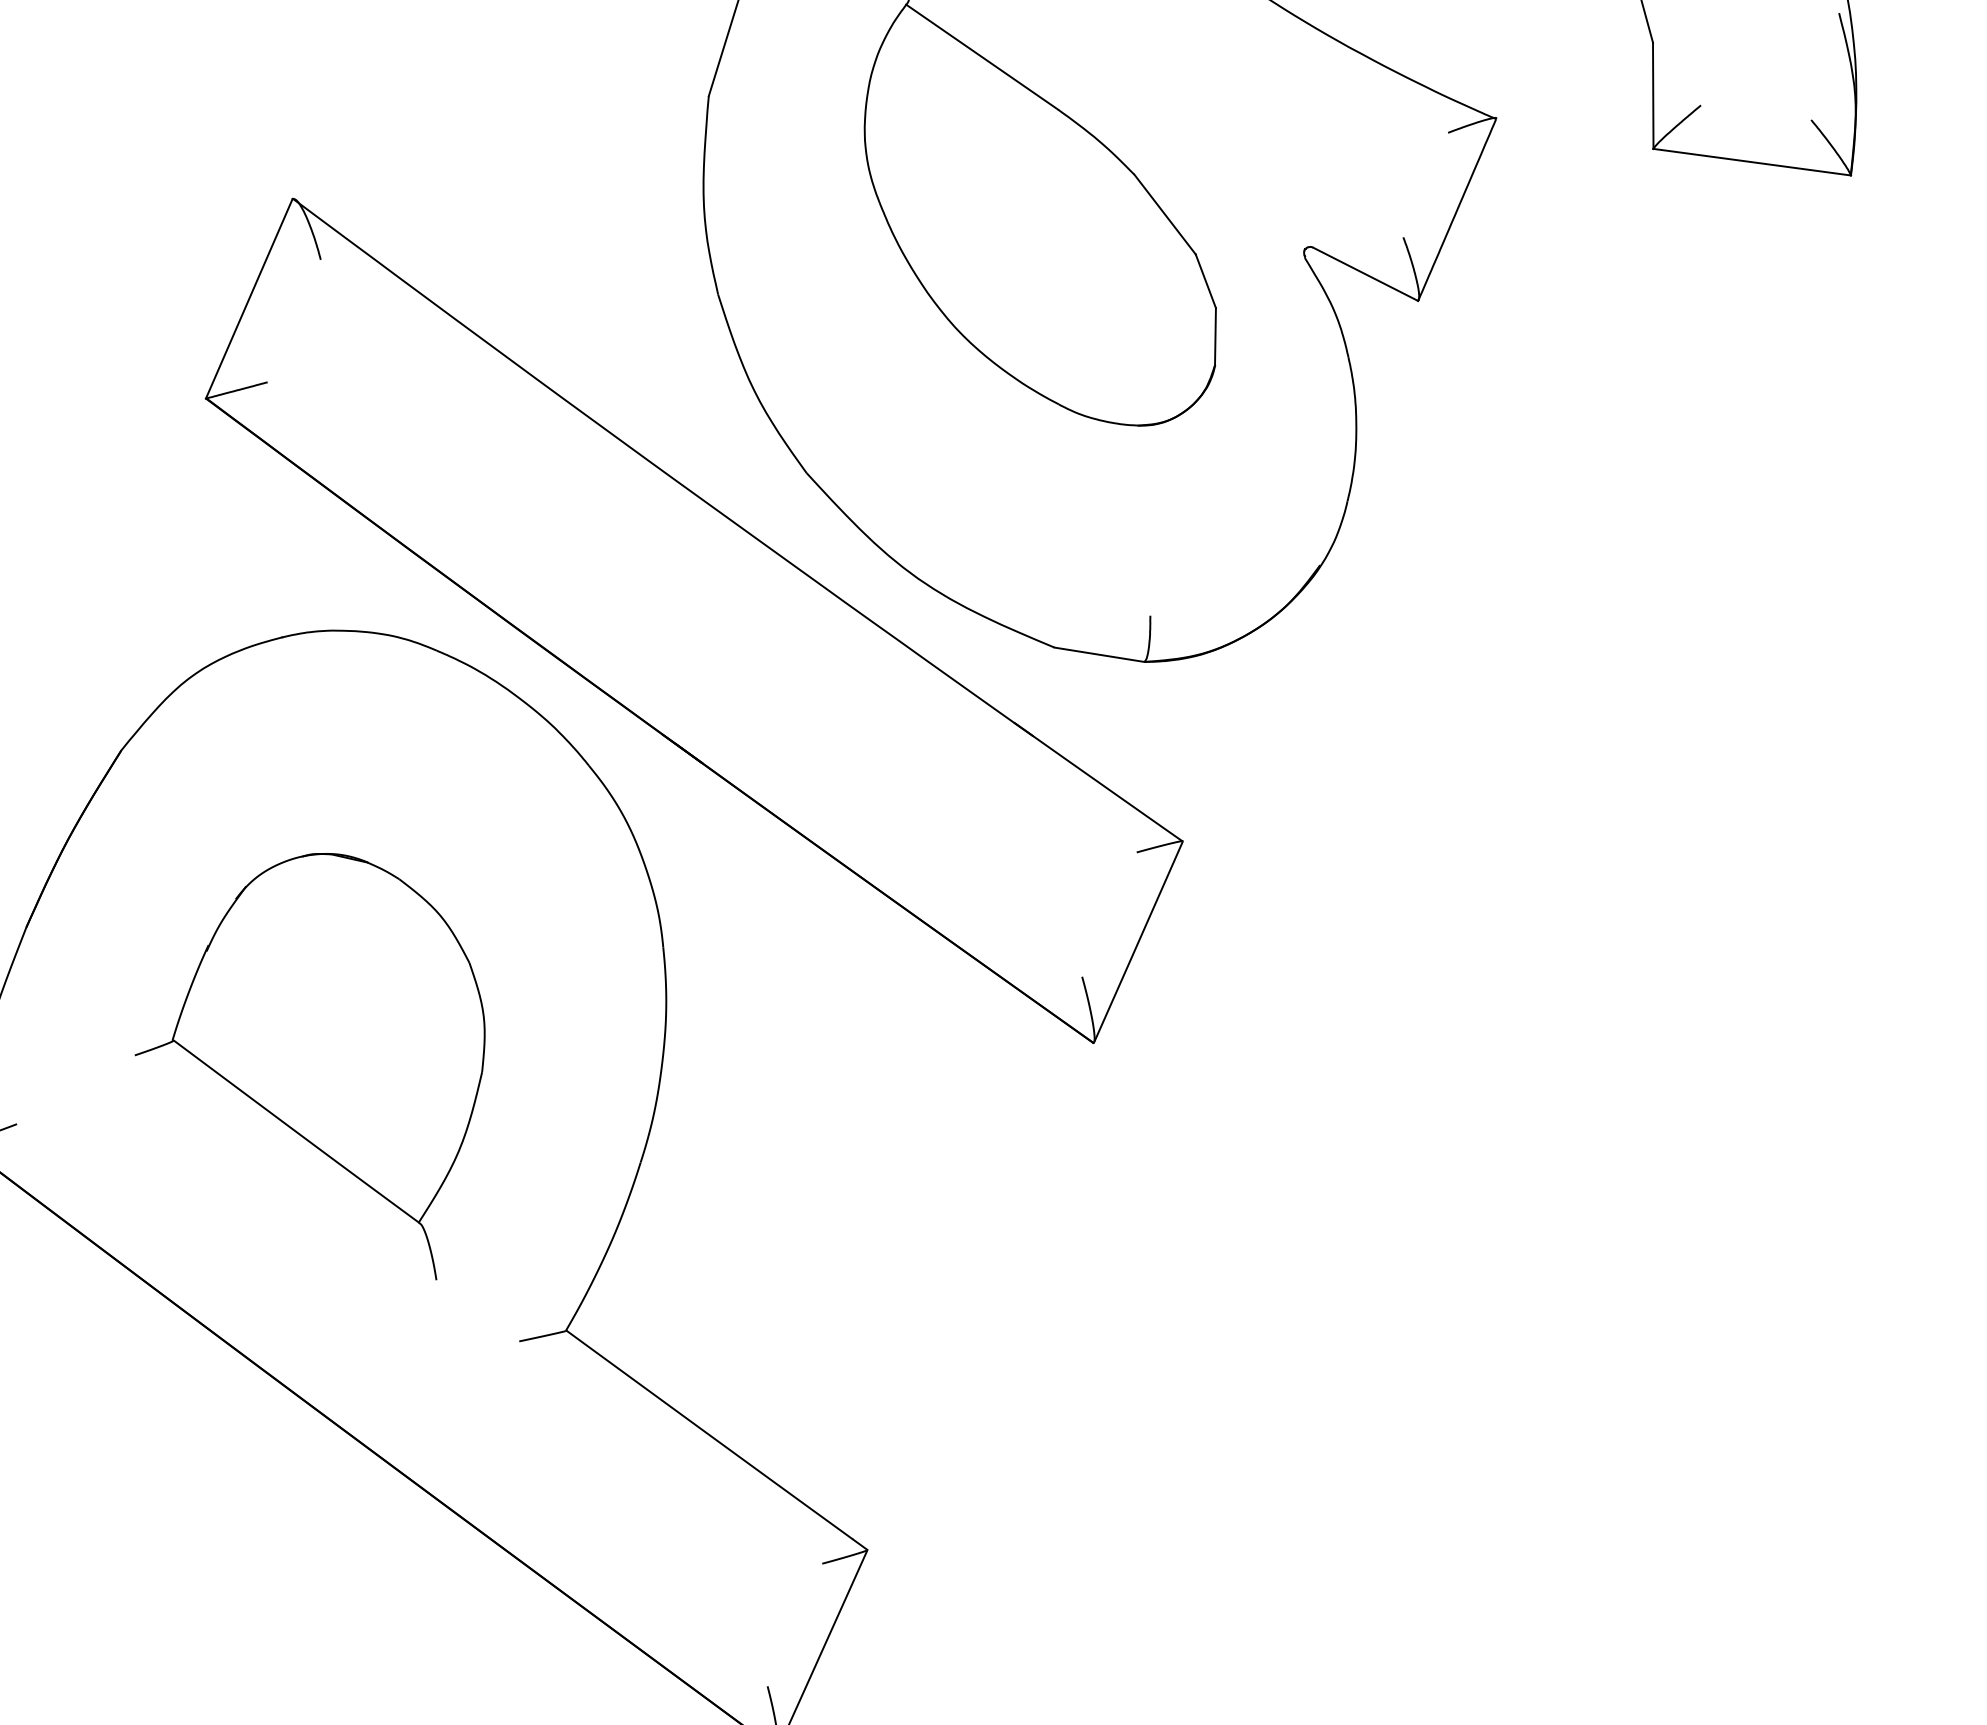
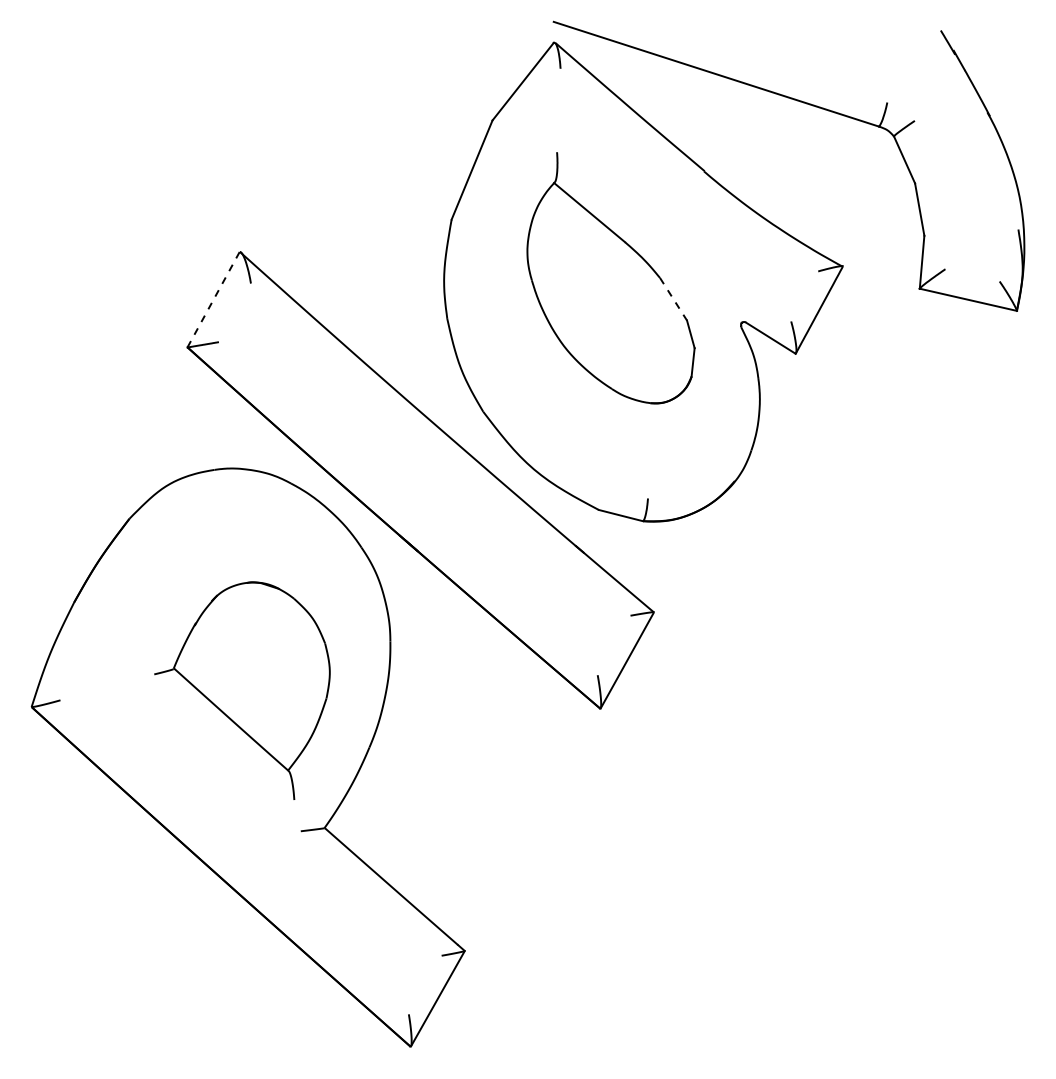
line: (1165, 214) -> (673, 299), solid -> dashed
line: (249, 298) -> (213, 299), solid -> dashed
part: (313, 1071) -> (242, 690), moved

